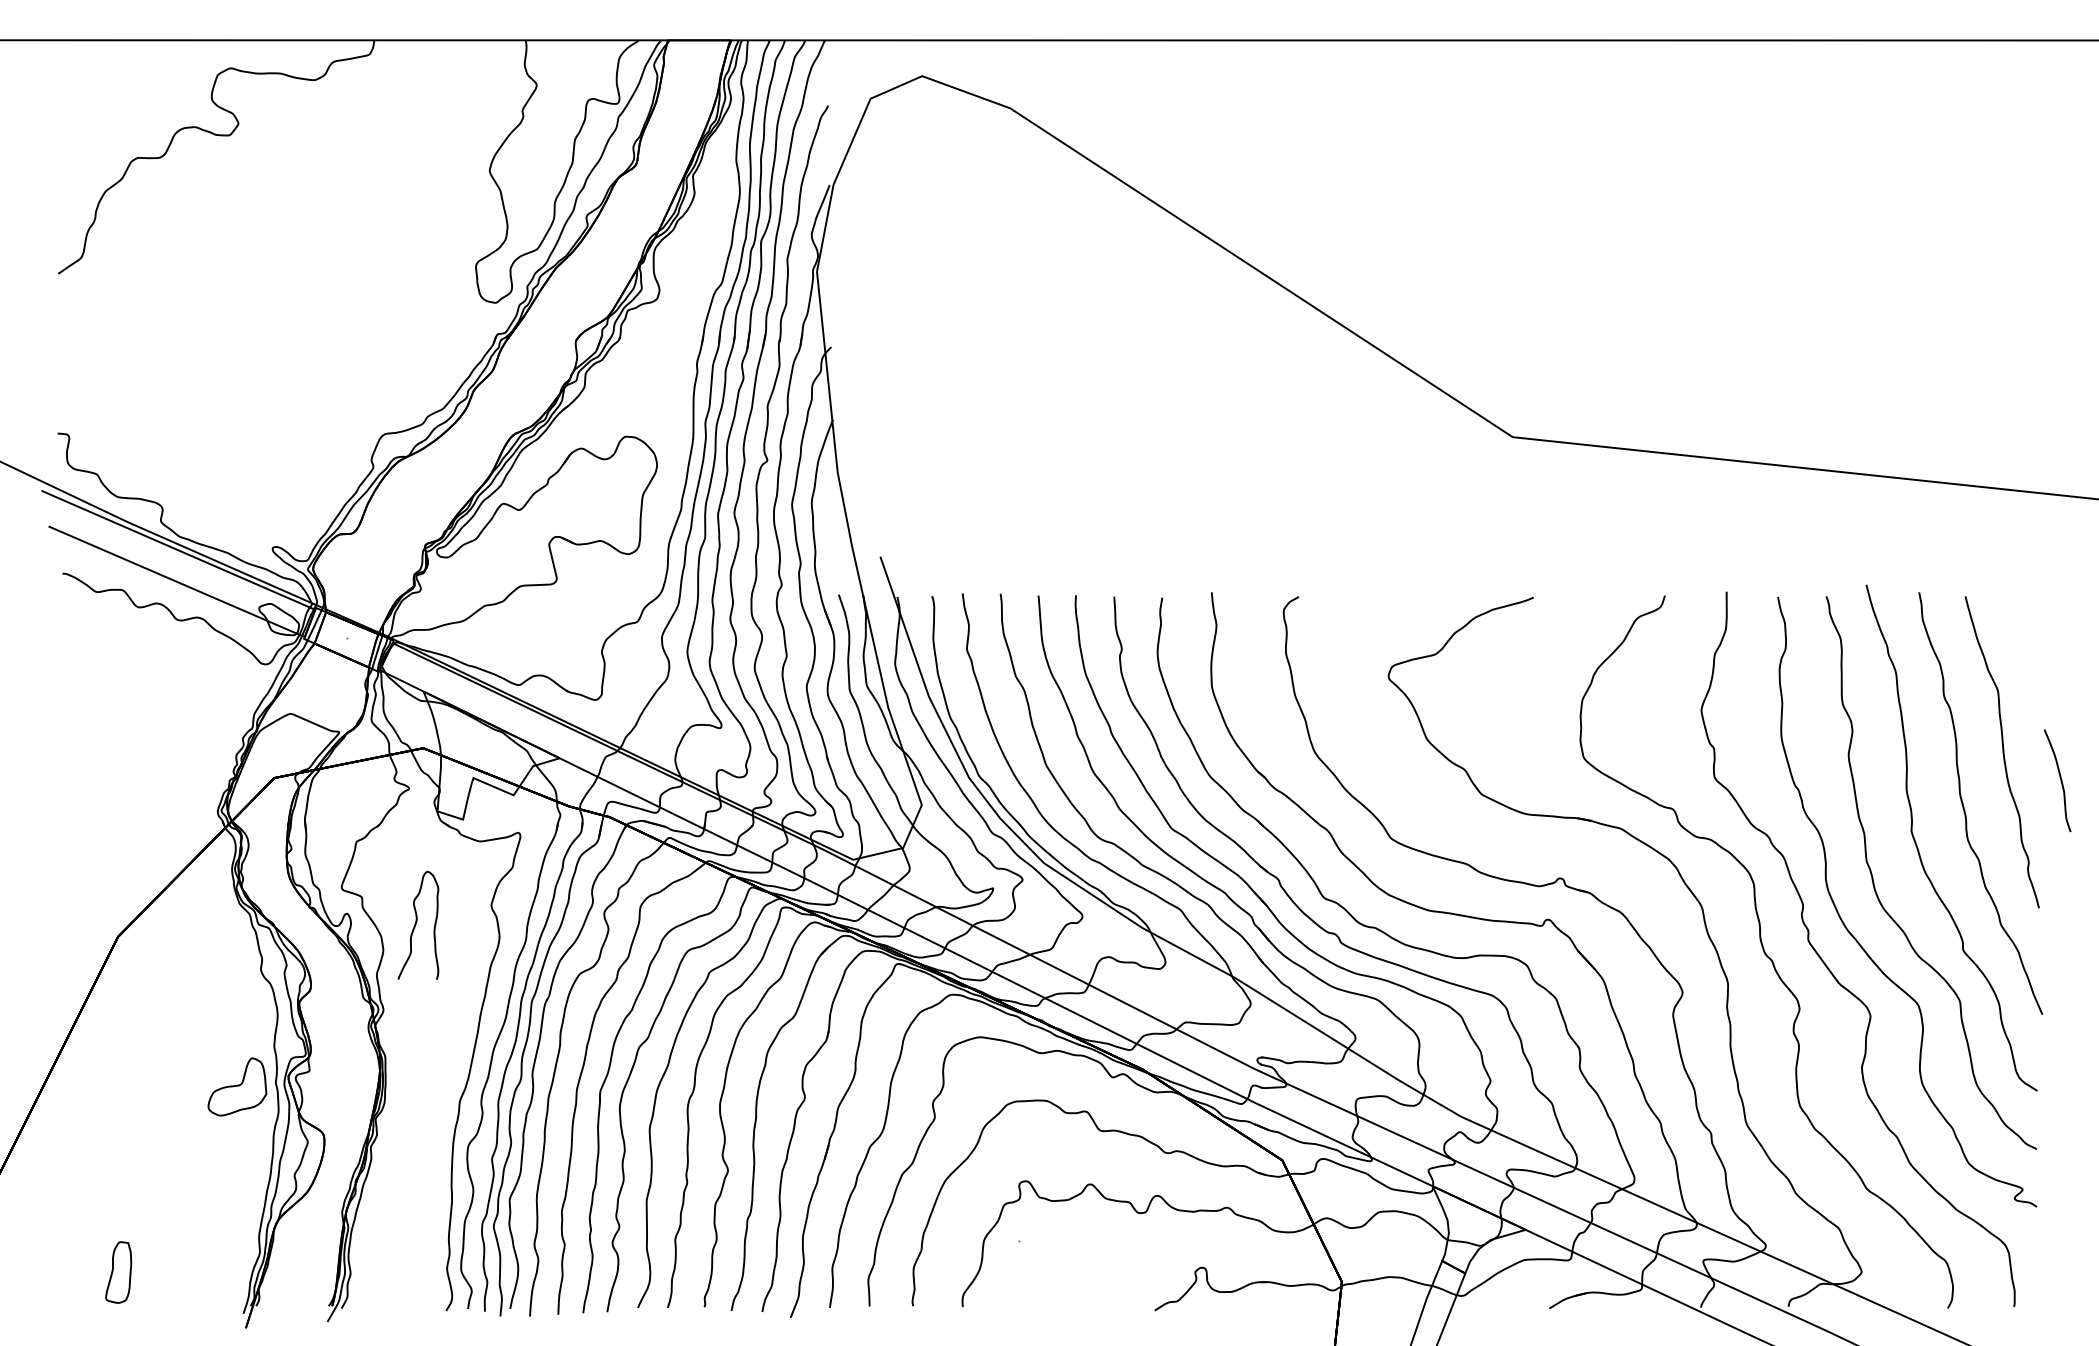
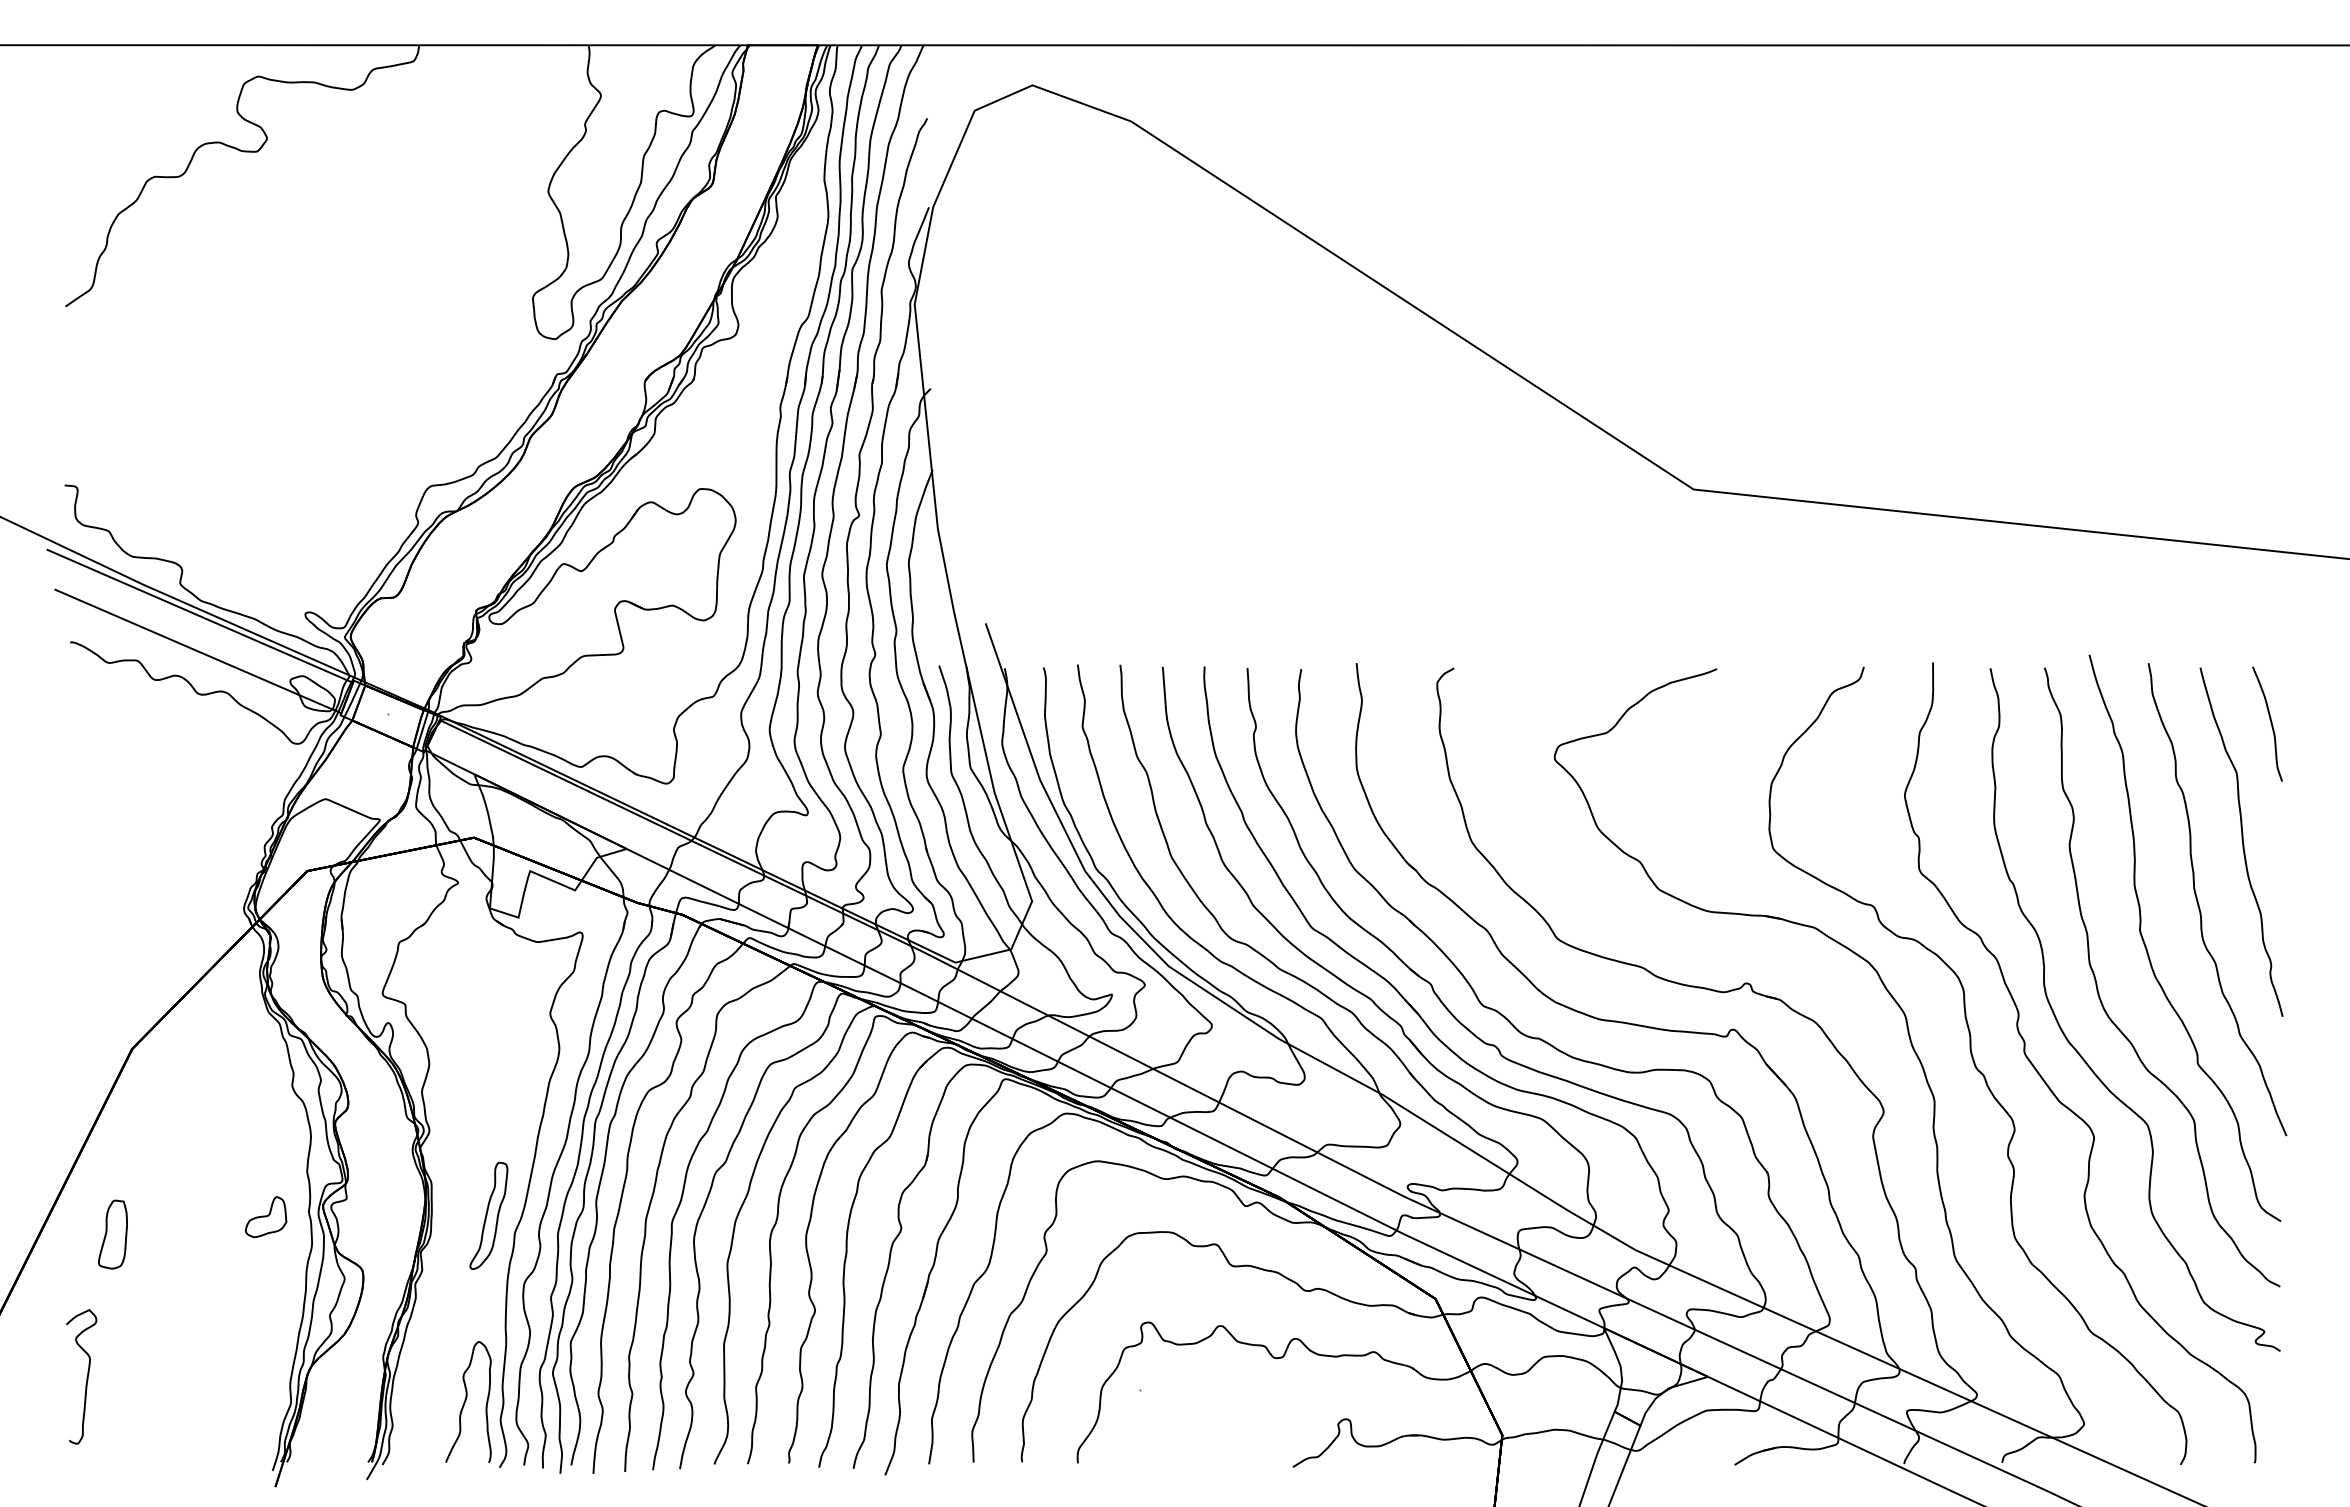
curve: (2060, 780) -> (2270, 723), moved
curve: (416, 924) -> (466, 1400), moved
part: (436, 1085) -> (488, 1215), added
part: (237, 1087) -> (266, 1217), size x0.62
curve: (77, 1230) -> (86, 1377), added
part: (118, 1272) -> (112, 1234), moved

